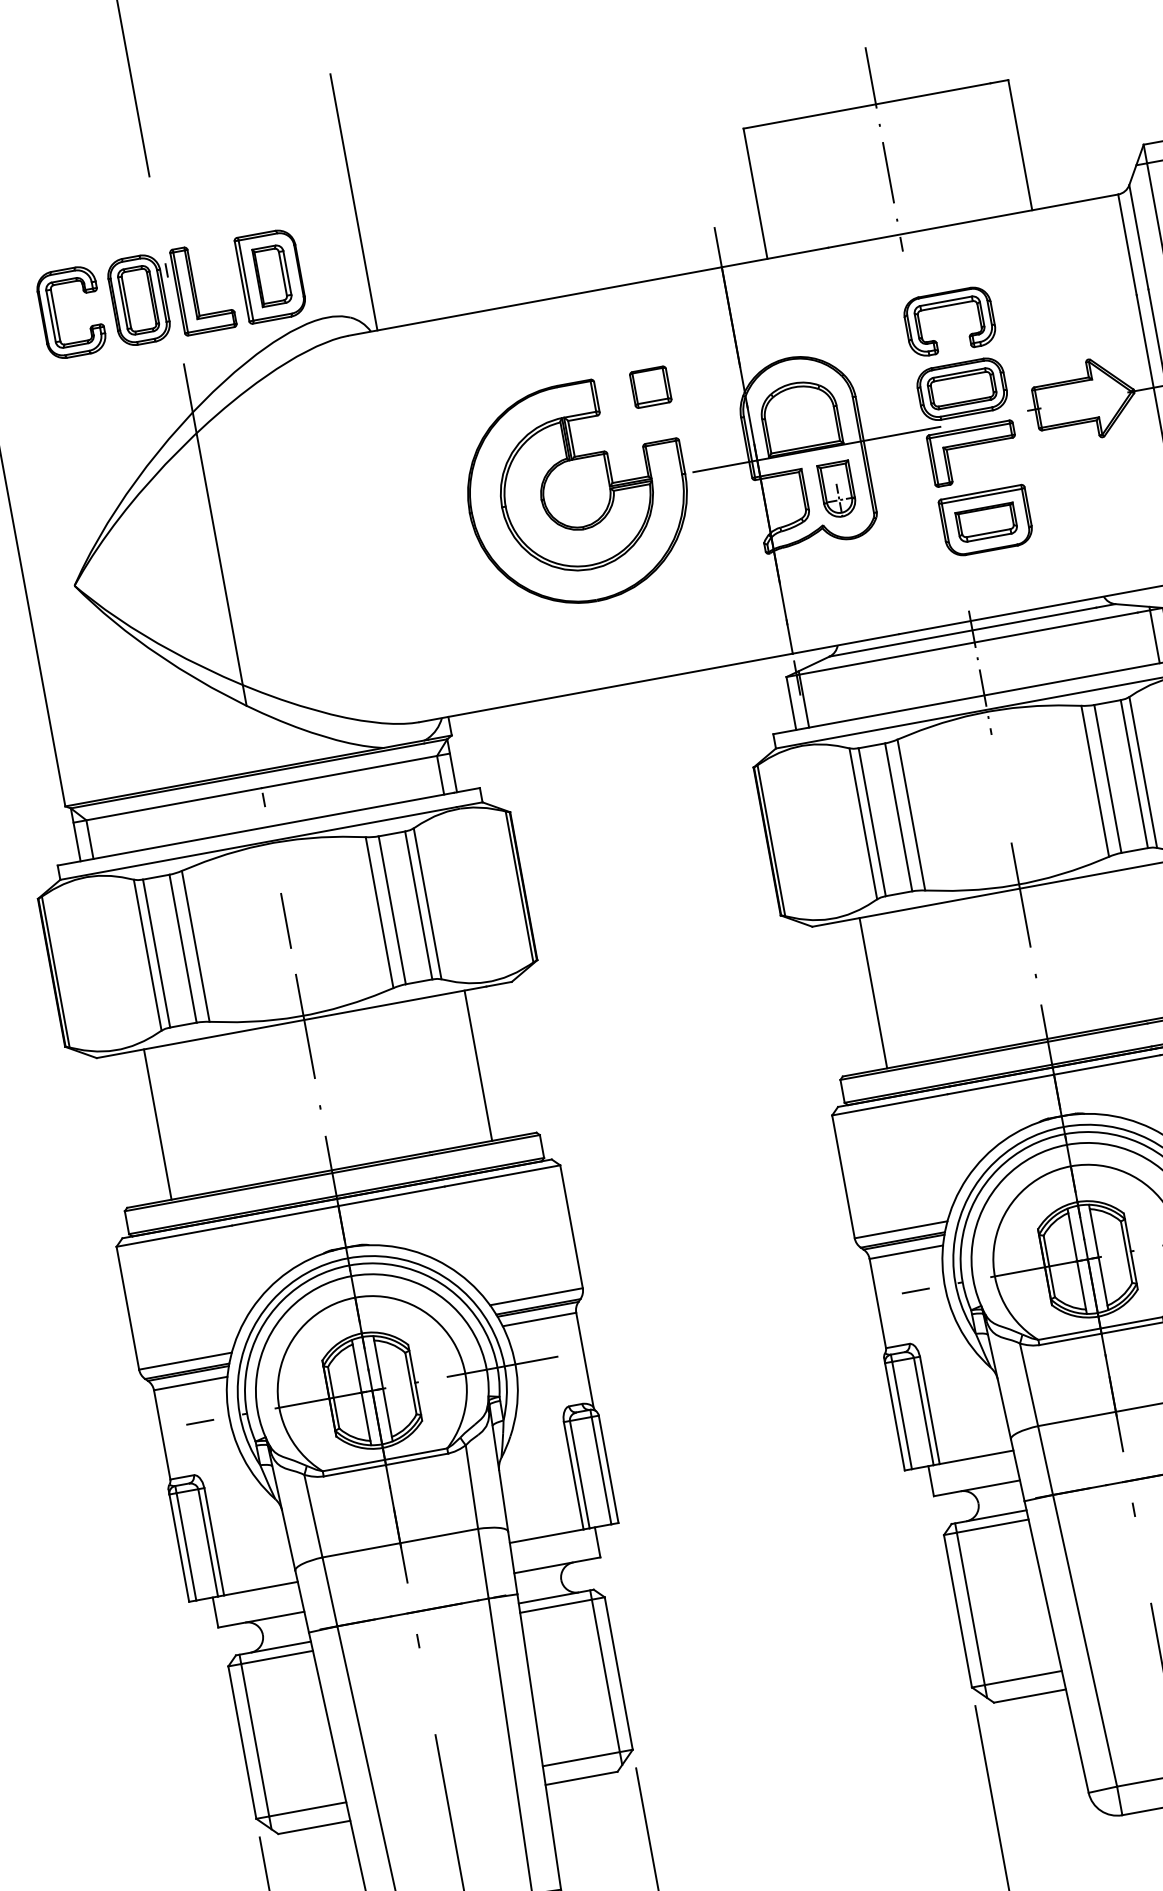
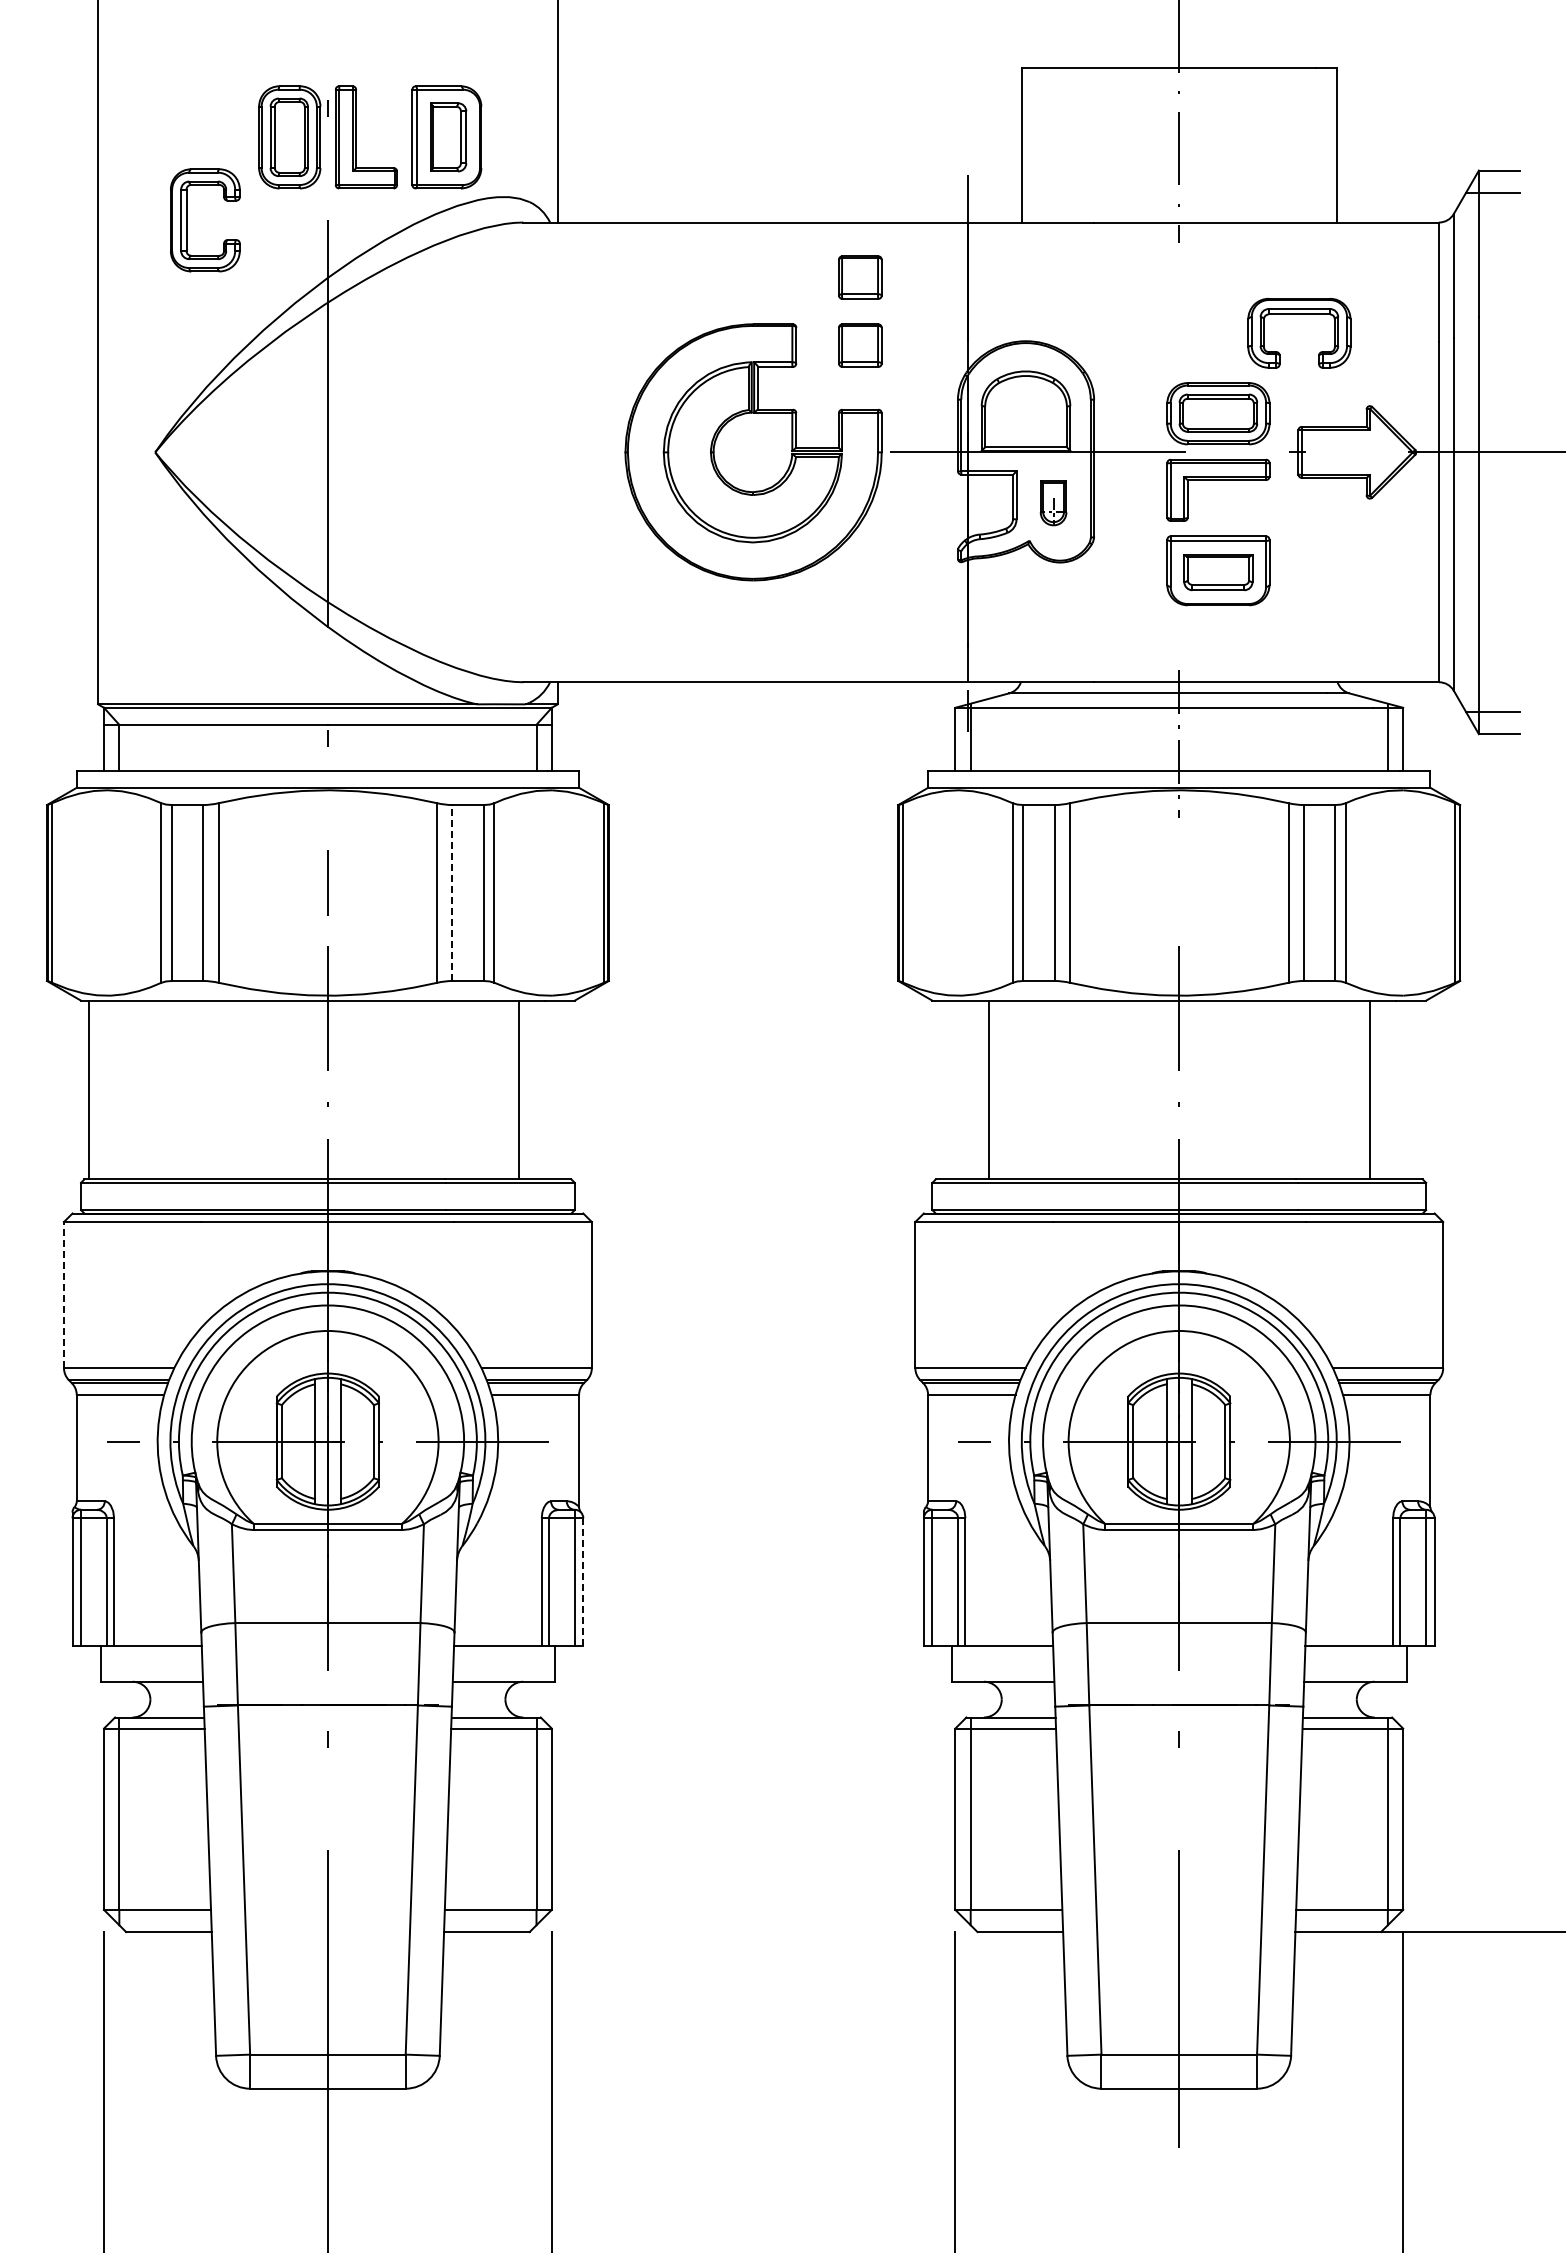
part: (947, 305) -> (1299, 314), moved
part: (56, 315) -> (187, 220), moved
part: (640, 329) -> (860, 277), added
part: (837, 489) -> (1053, 502), size x0.7
line: (392, 910) -> (452, 893), solid -> dashed
line: (157, 1124) -> (89, 1089), moved
line: (128, 1307) -> (64, 1294), solid -> dashed
line: (608, 1469) -> (583, 1582), solid -> dashed

